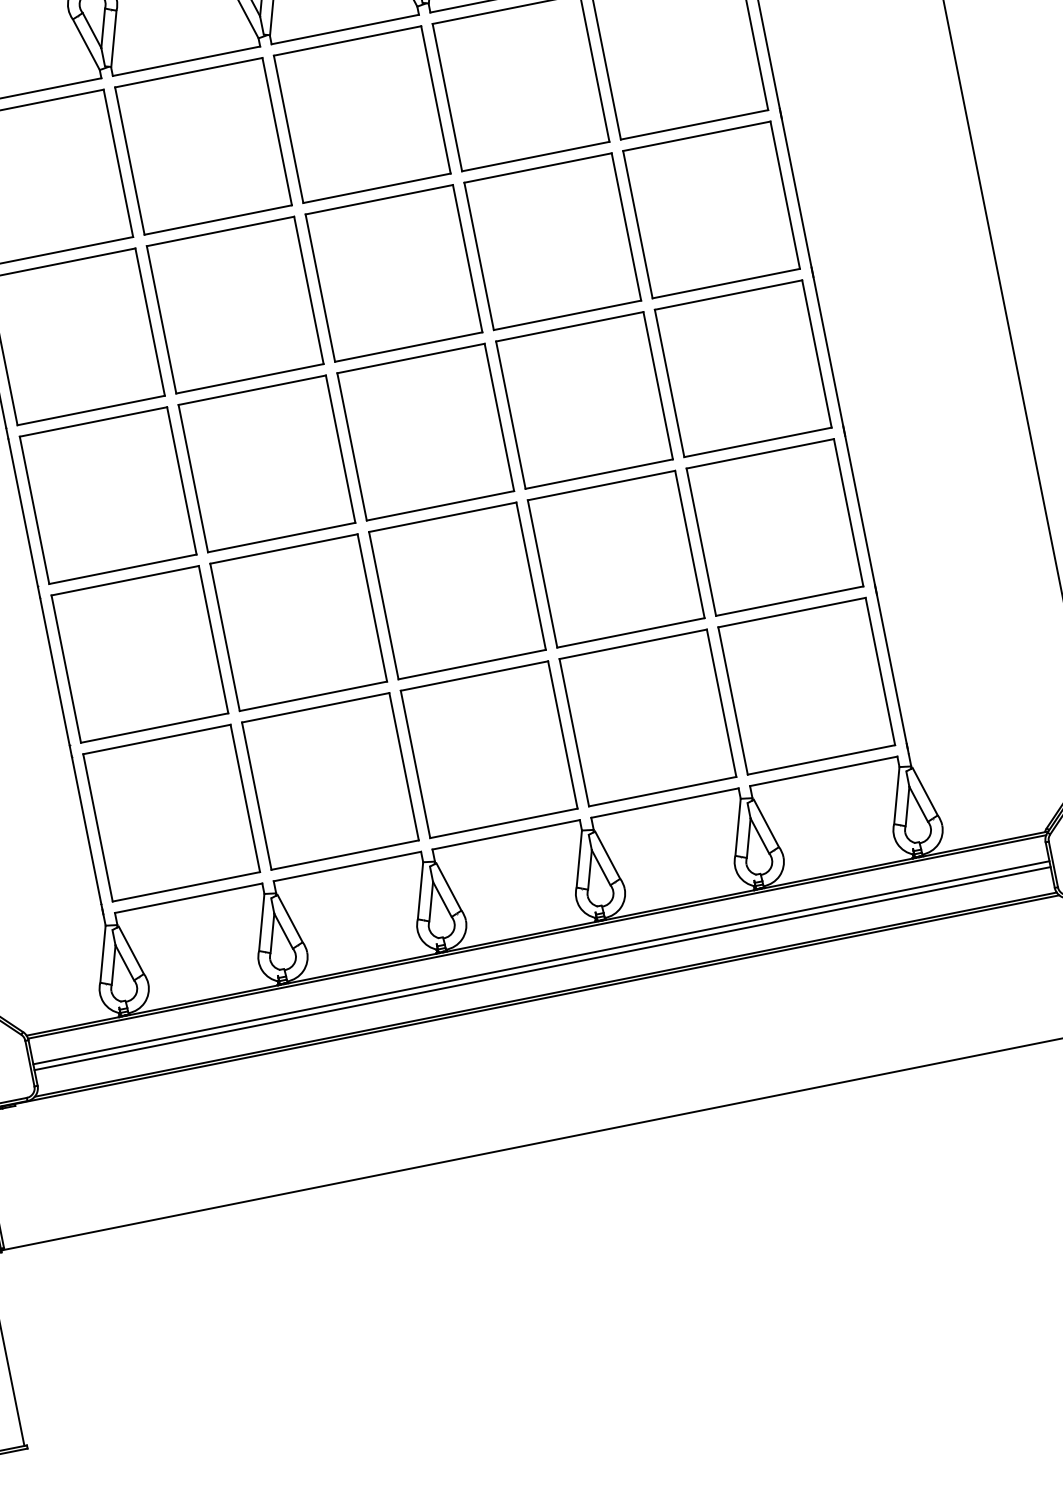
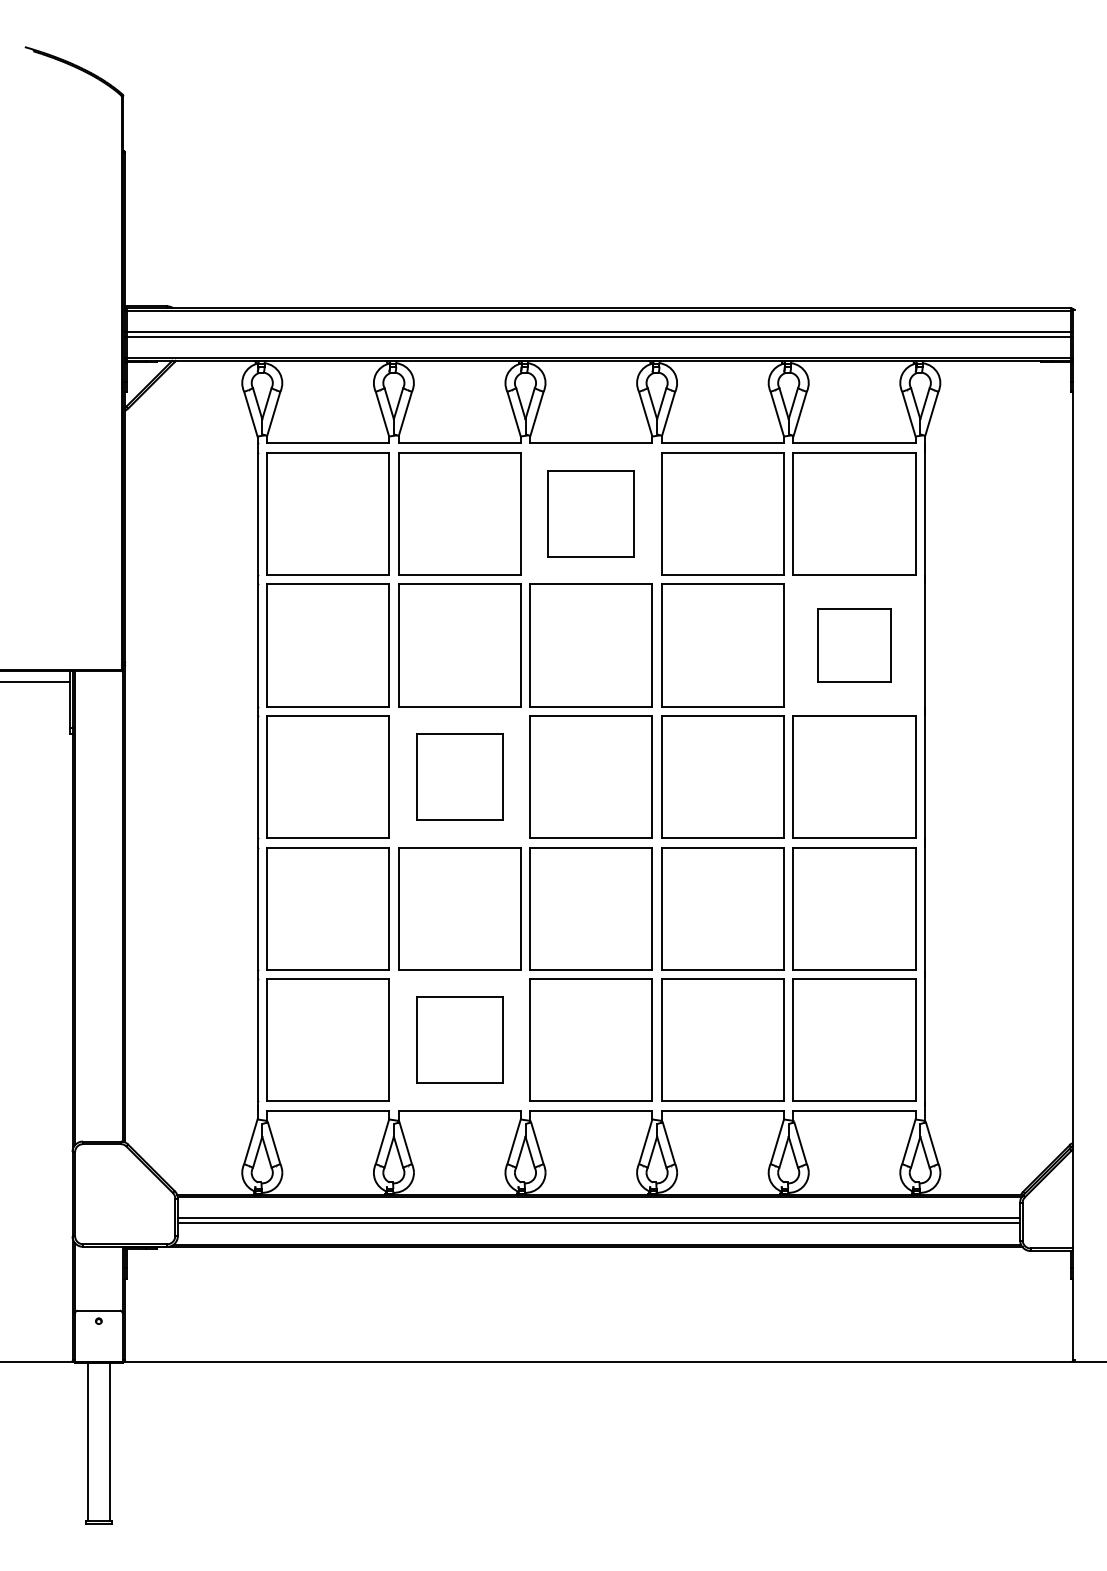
part: (361, 114) -> (590, 513), size x0.7
part: (711, 210) -> (854, 645), size x0.6
part: (266, 463) -> (459, 776), size x0.7
part: (329, 780) -> (459, 1039), size x0.7

